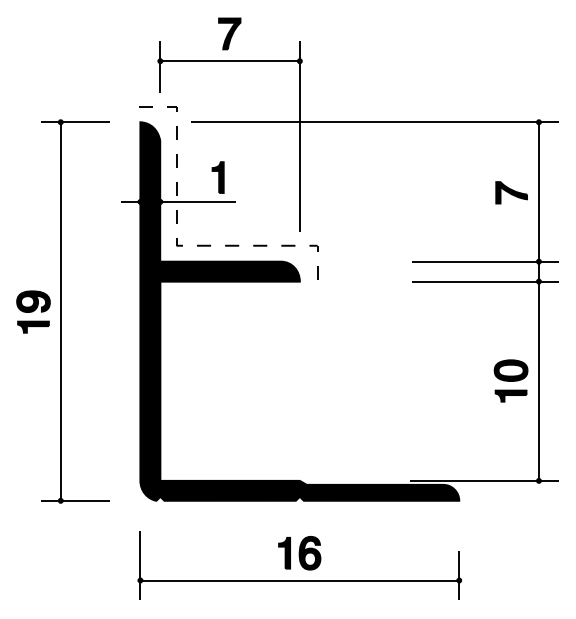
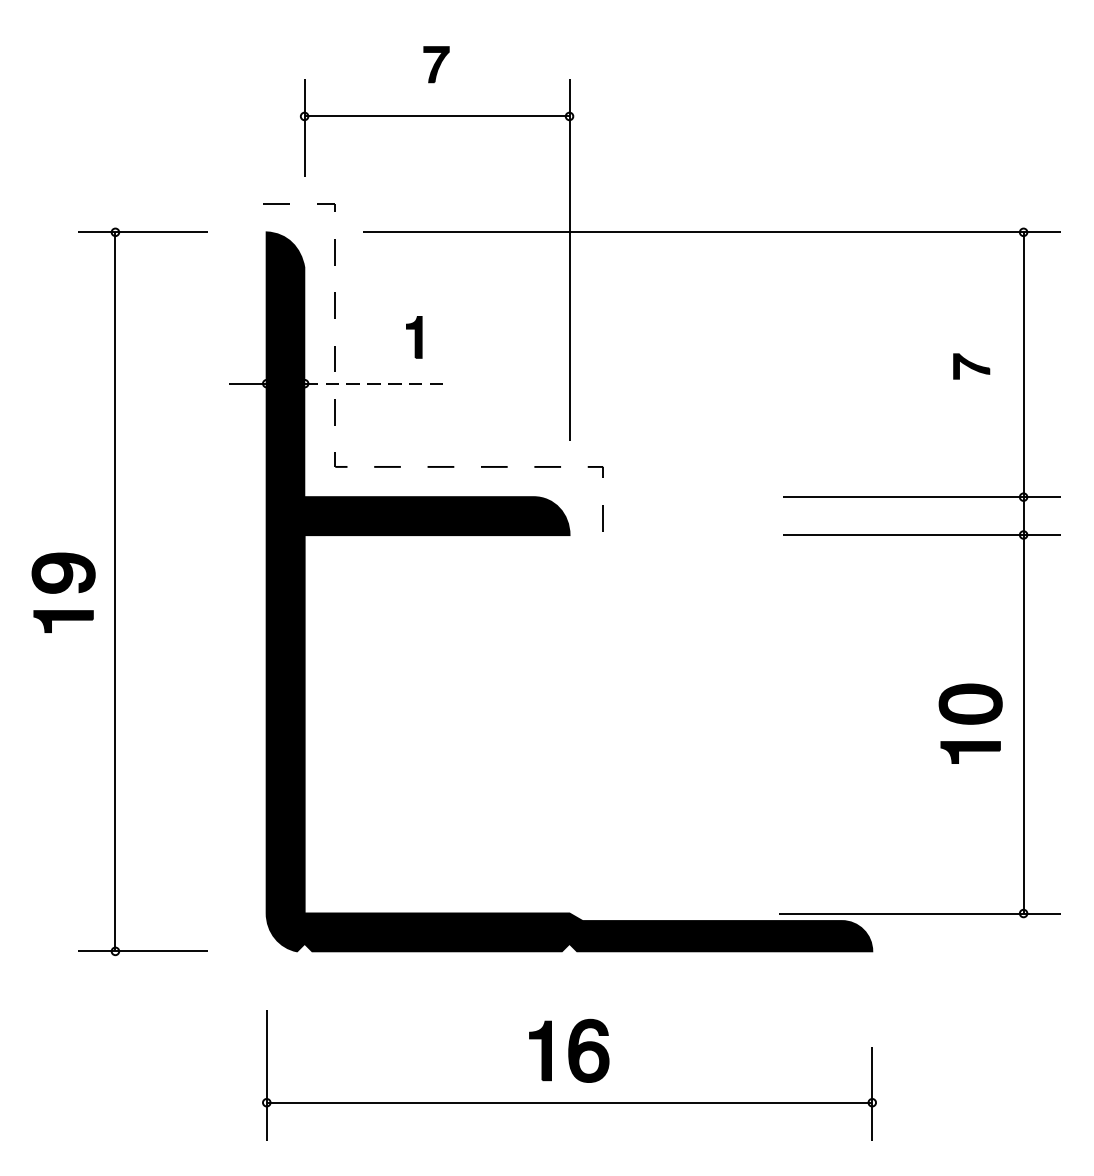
part: (229, 33) -> (435, 63), size x0.6
part: (217, 177) -> (413, 337), size x0.7
part: (511, 192) -> (971, 365), size x0.6
line: (197, 201) -> (375, 382), solid -> dashed

